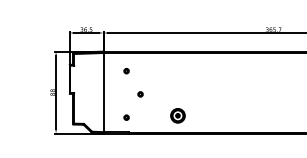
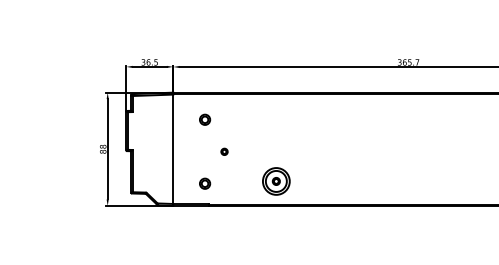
part: (126, 71) -> (205, 119), size x1.6
part: (177, 115) -> (275, 181), size x1.4
part: (126, 118) -> (205, 184), size x1.6

